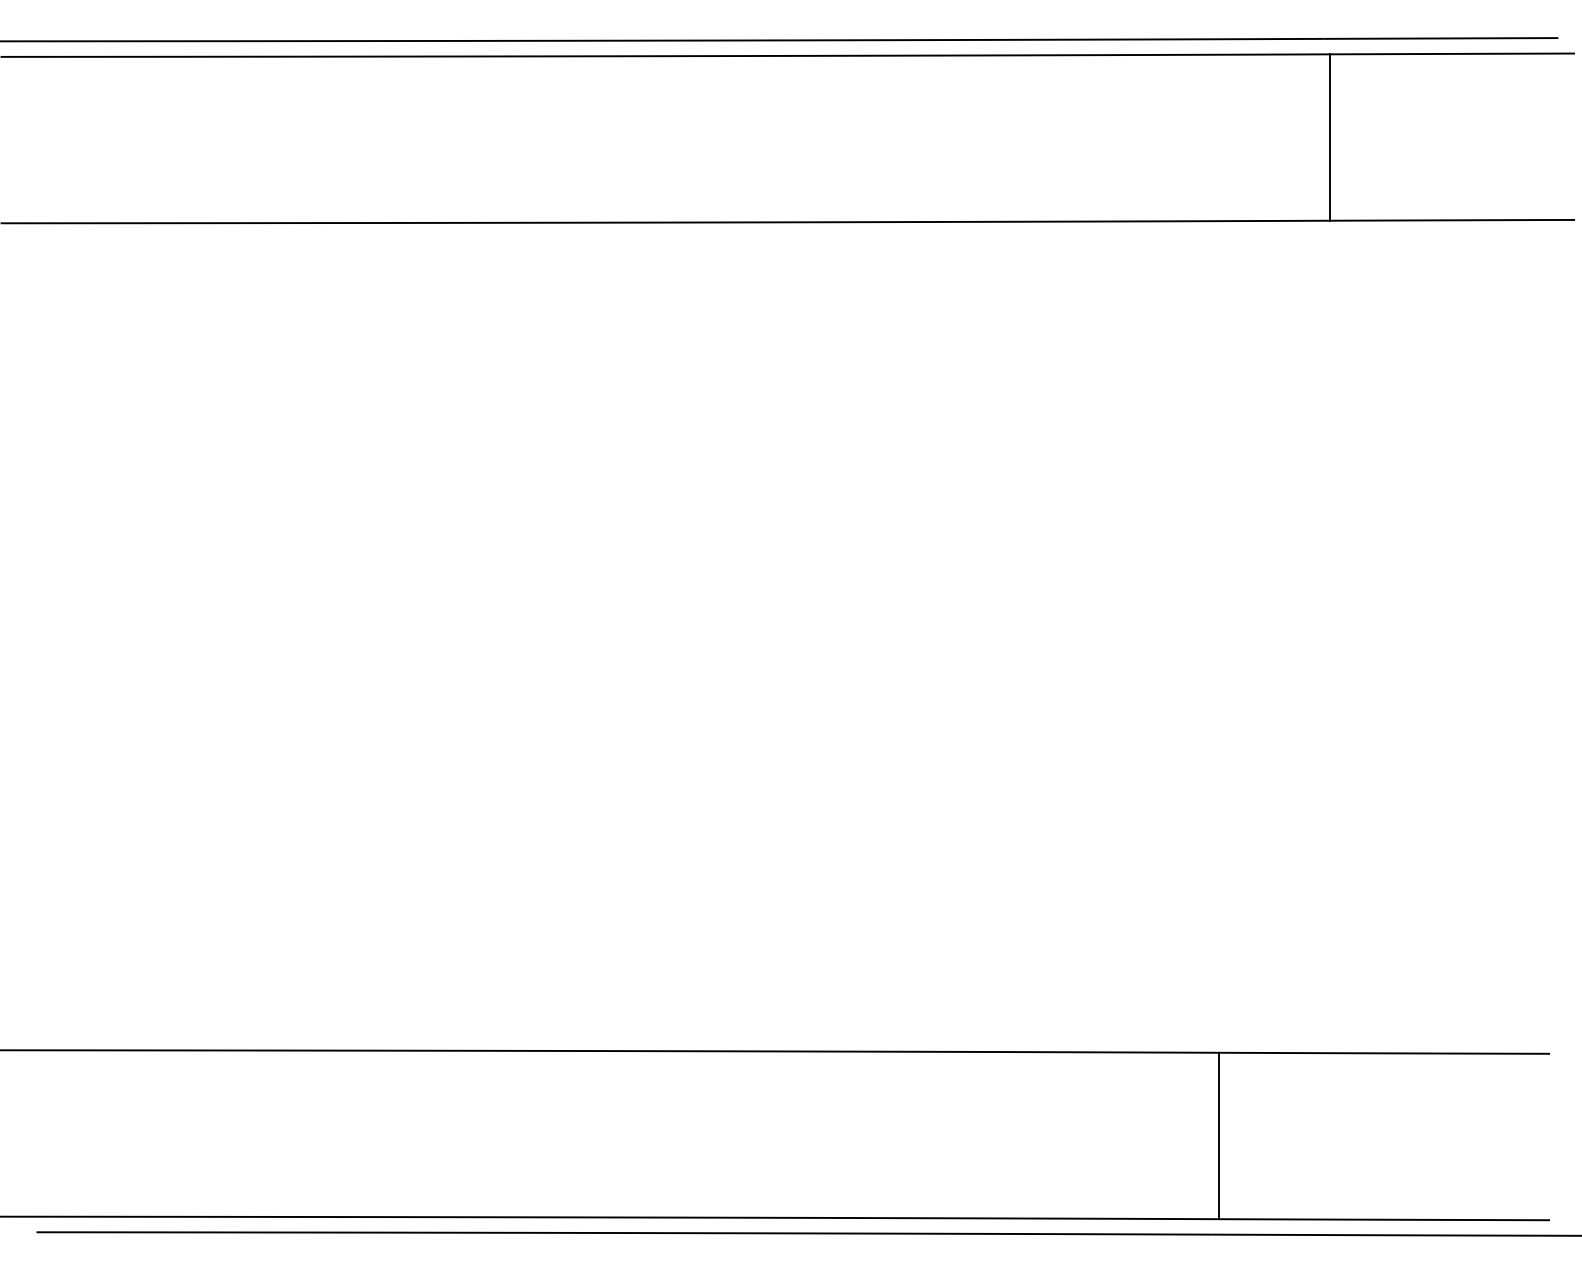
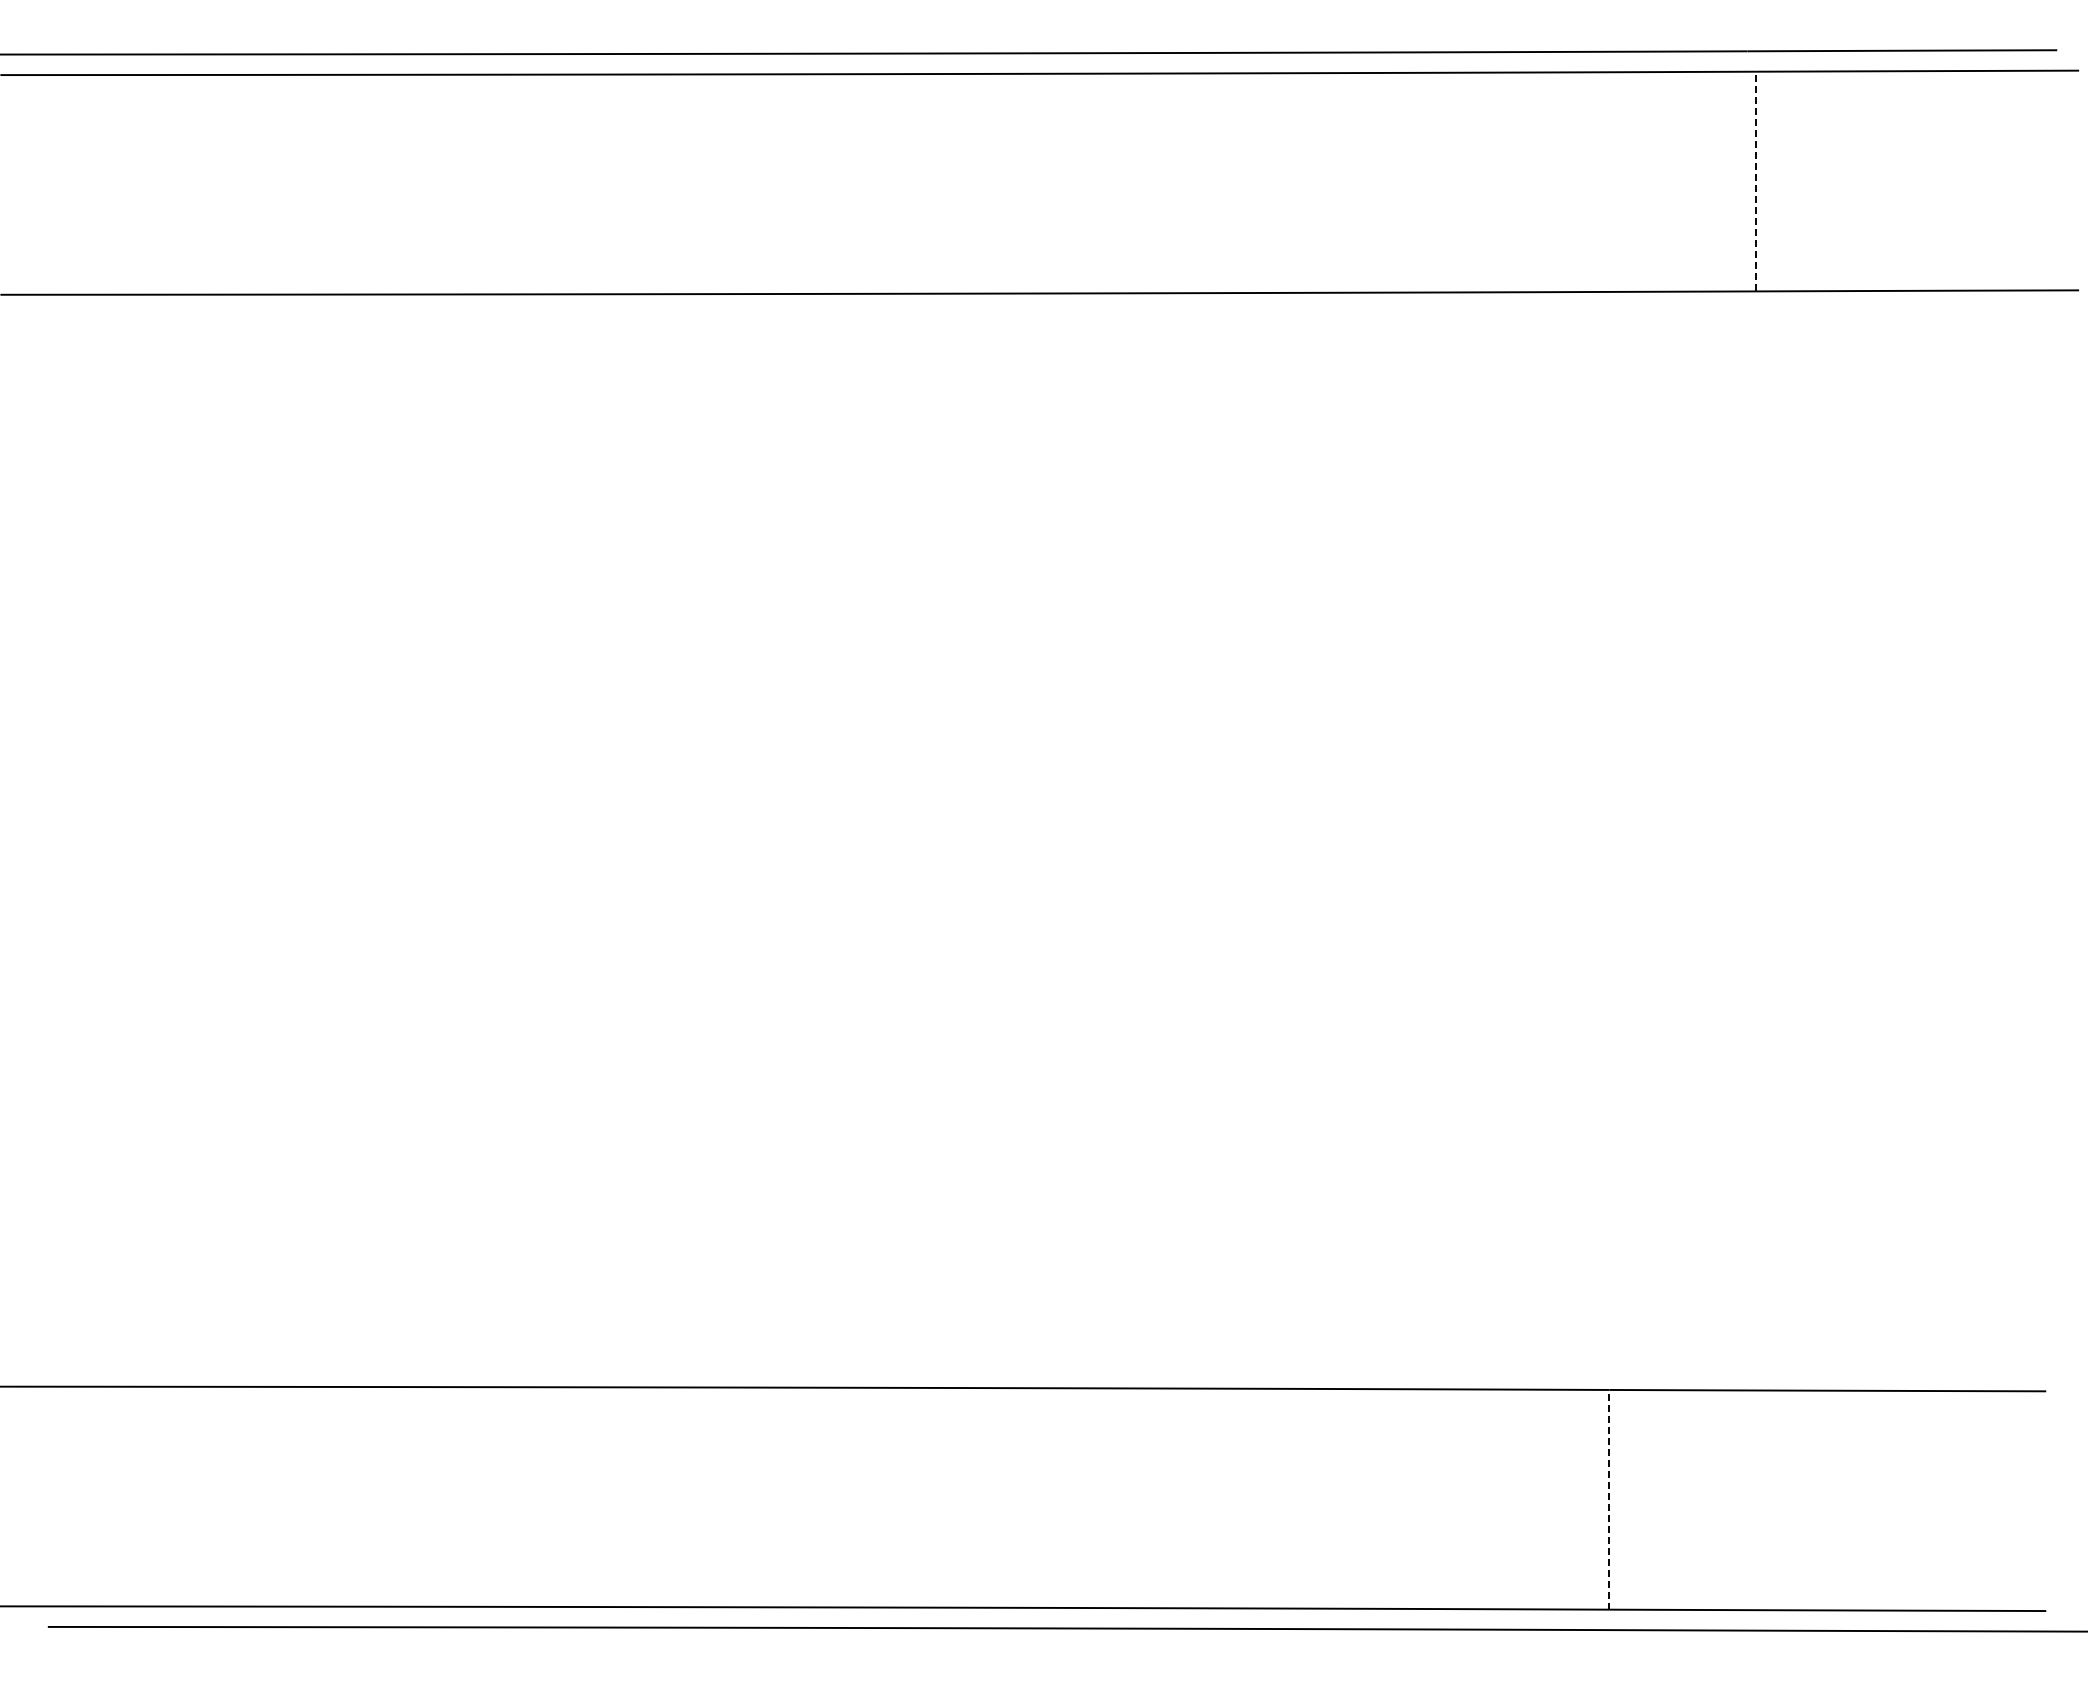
line: (1329, 137) -> (1755, 181), solid -> dashed
line: (1219, 1135) -> (1609, 1499), solid -> dashed

